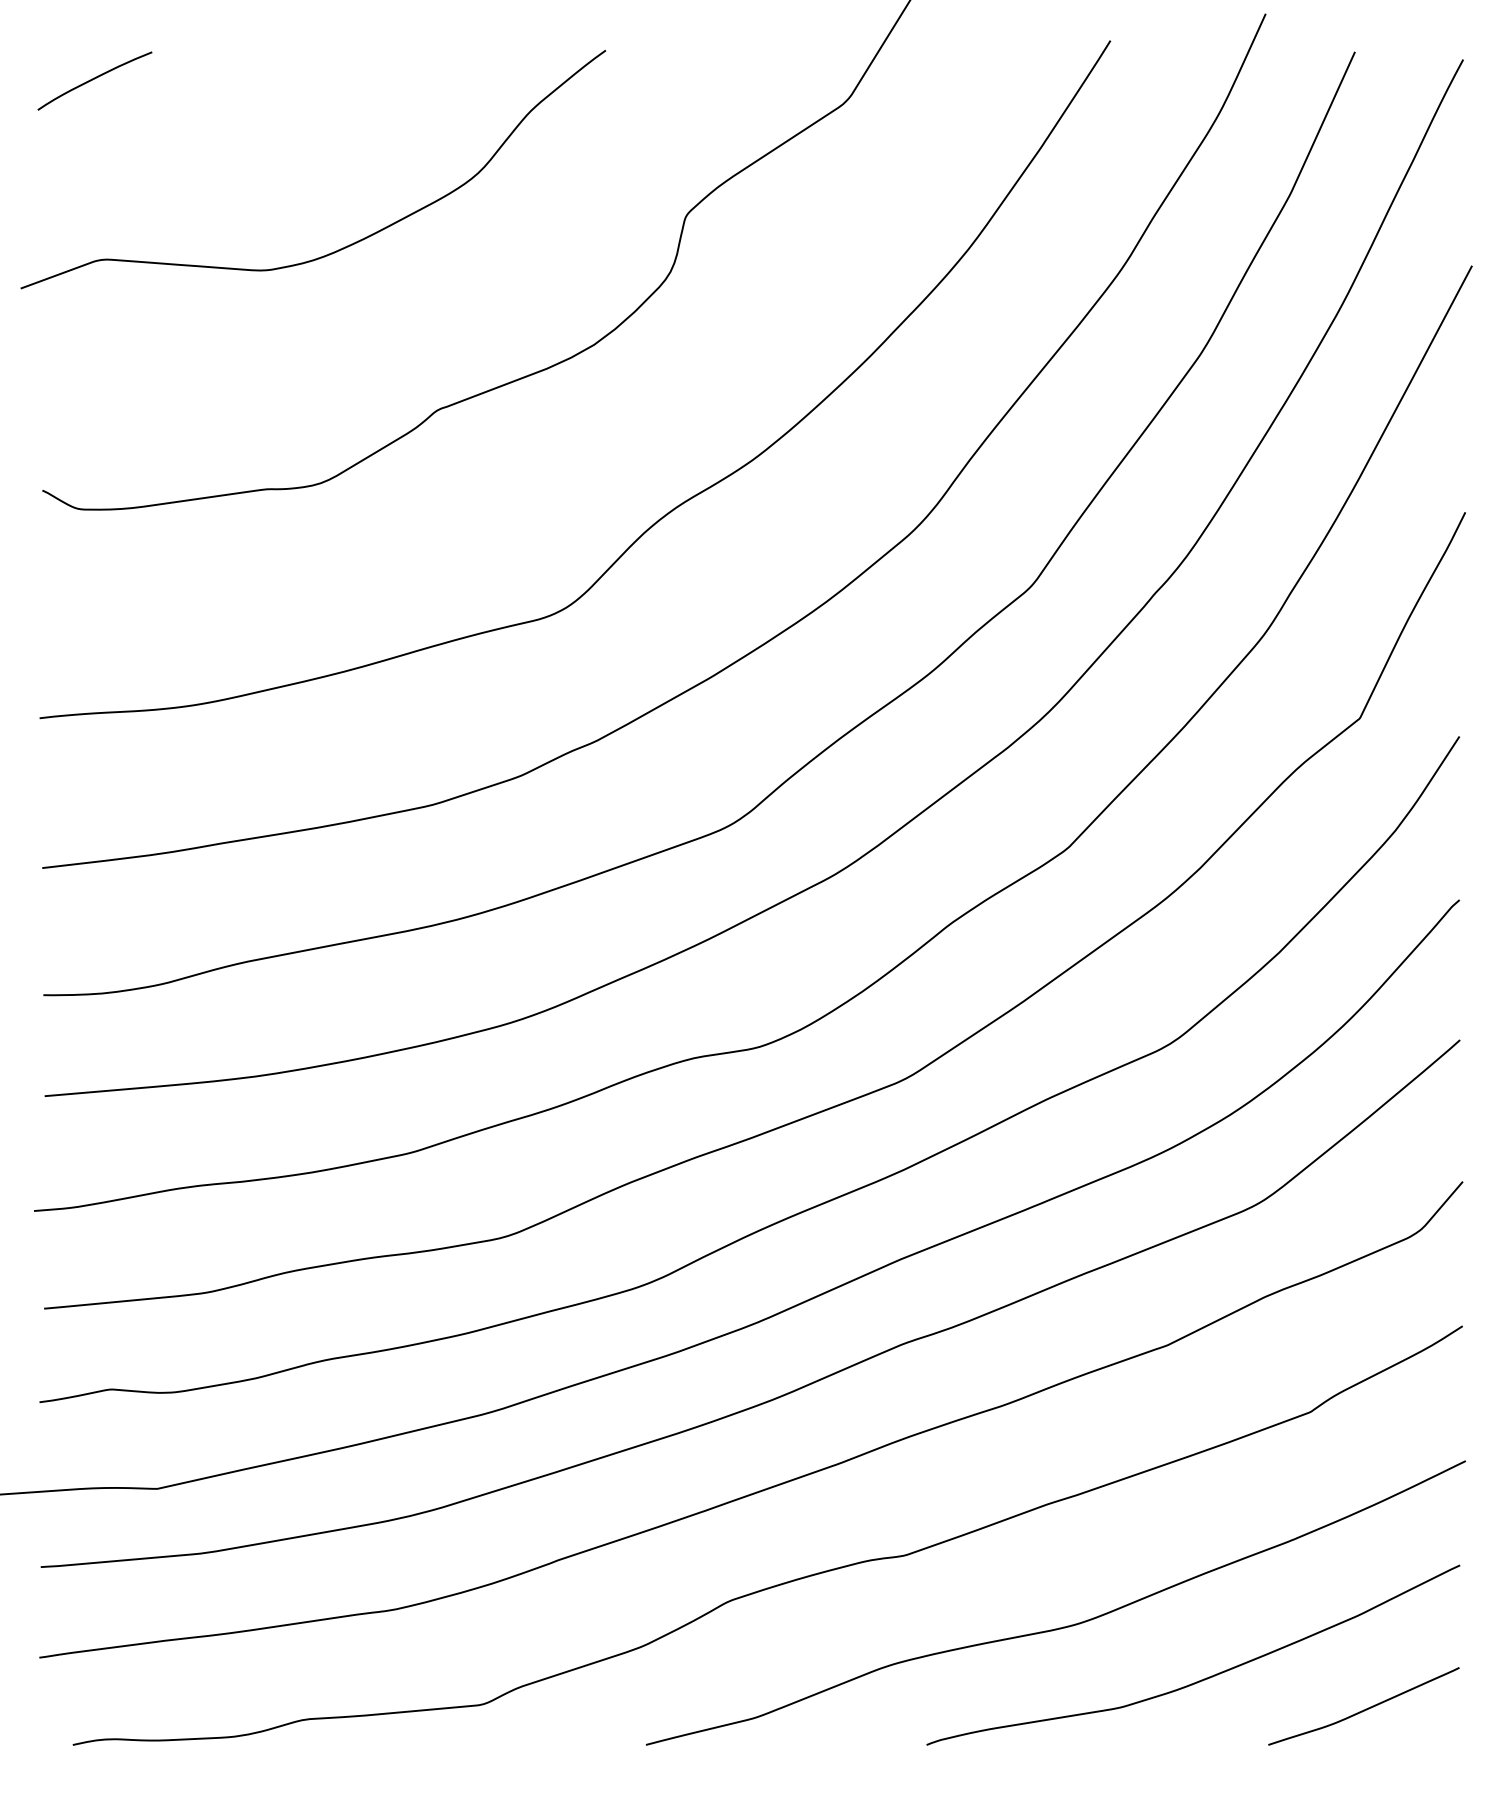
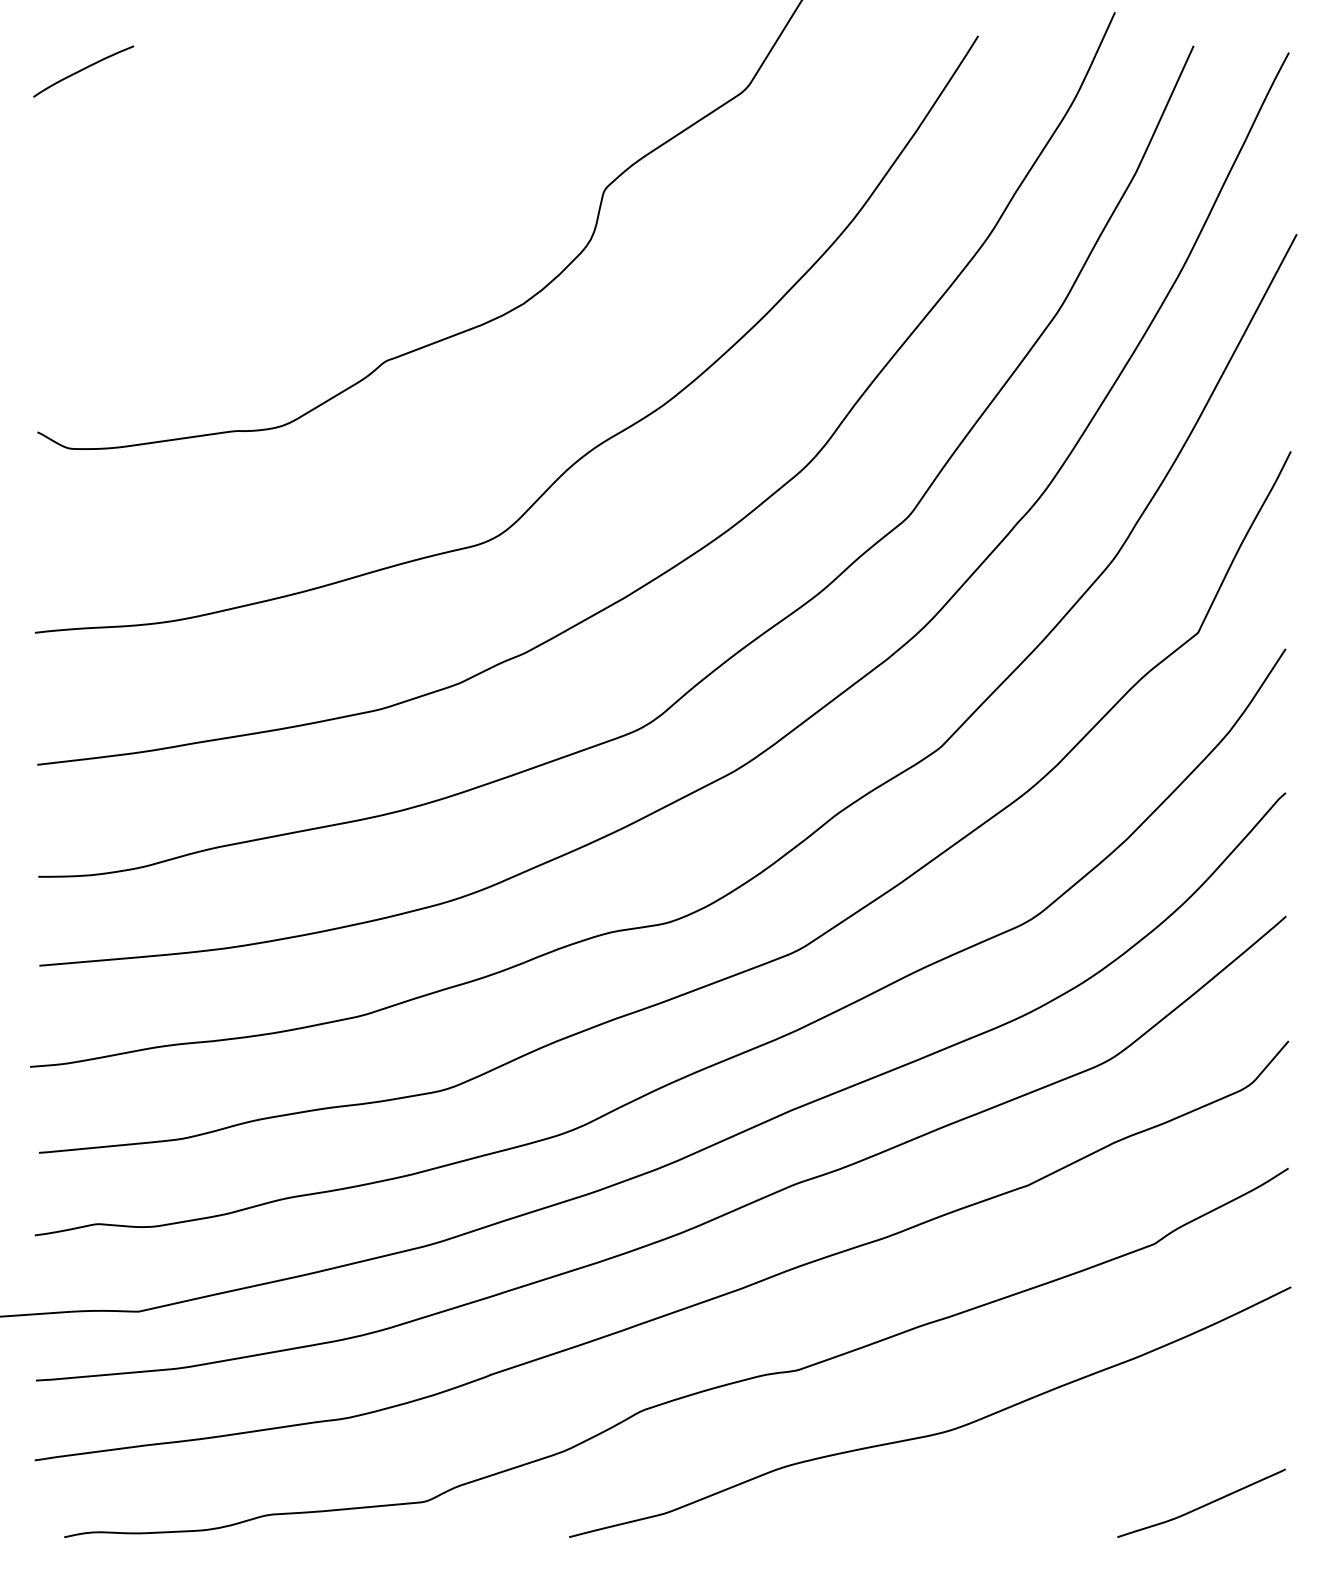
curve: (351, 243) -> (309, 214), removed
curve: (1203, 1678) -> (1060, 1478), removed

